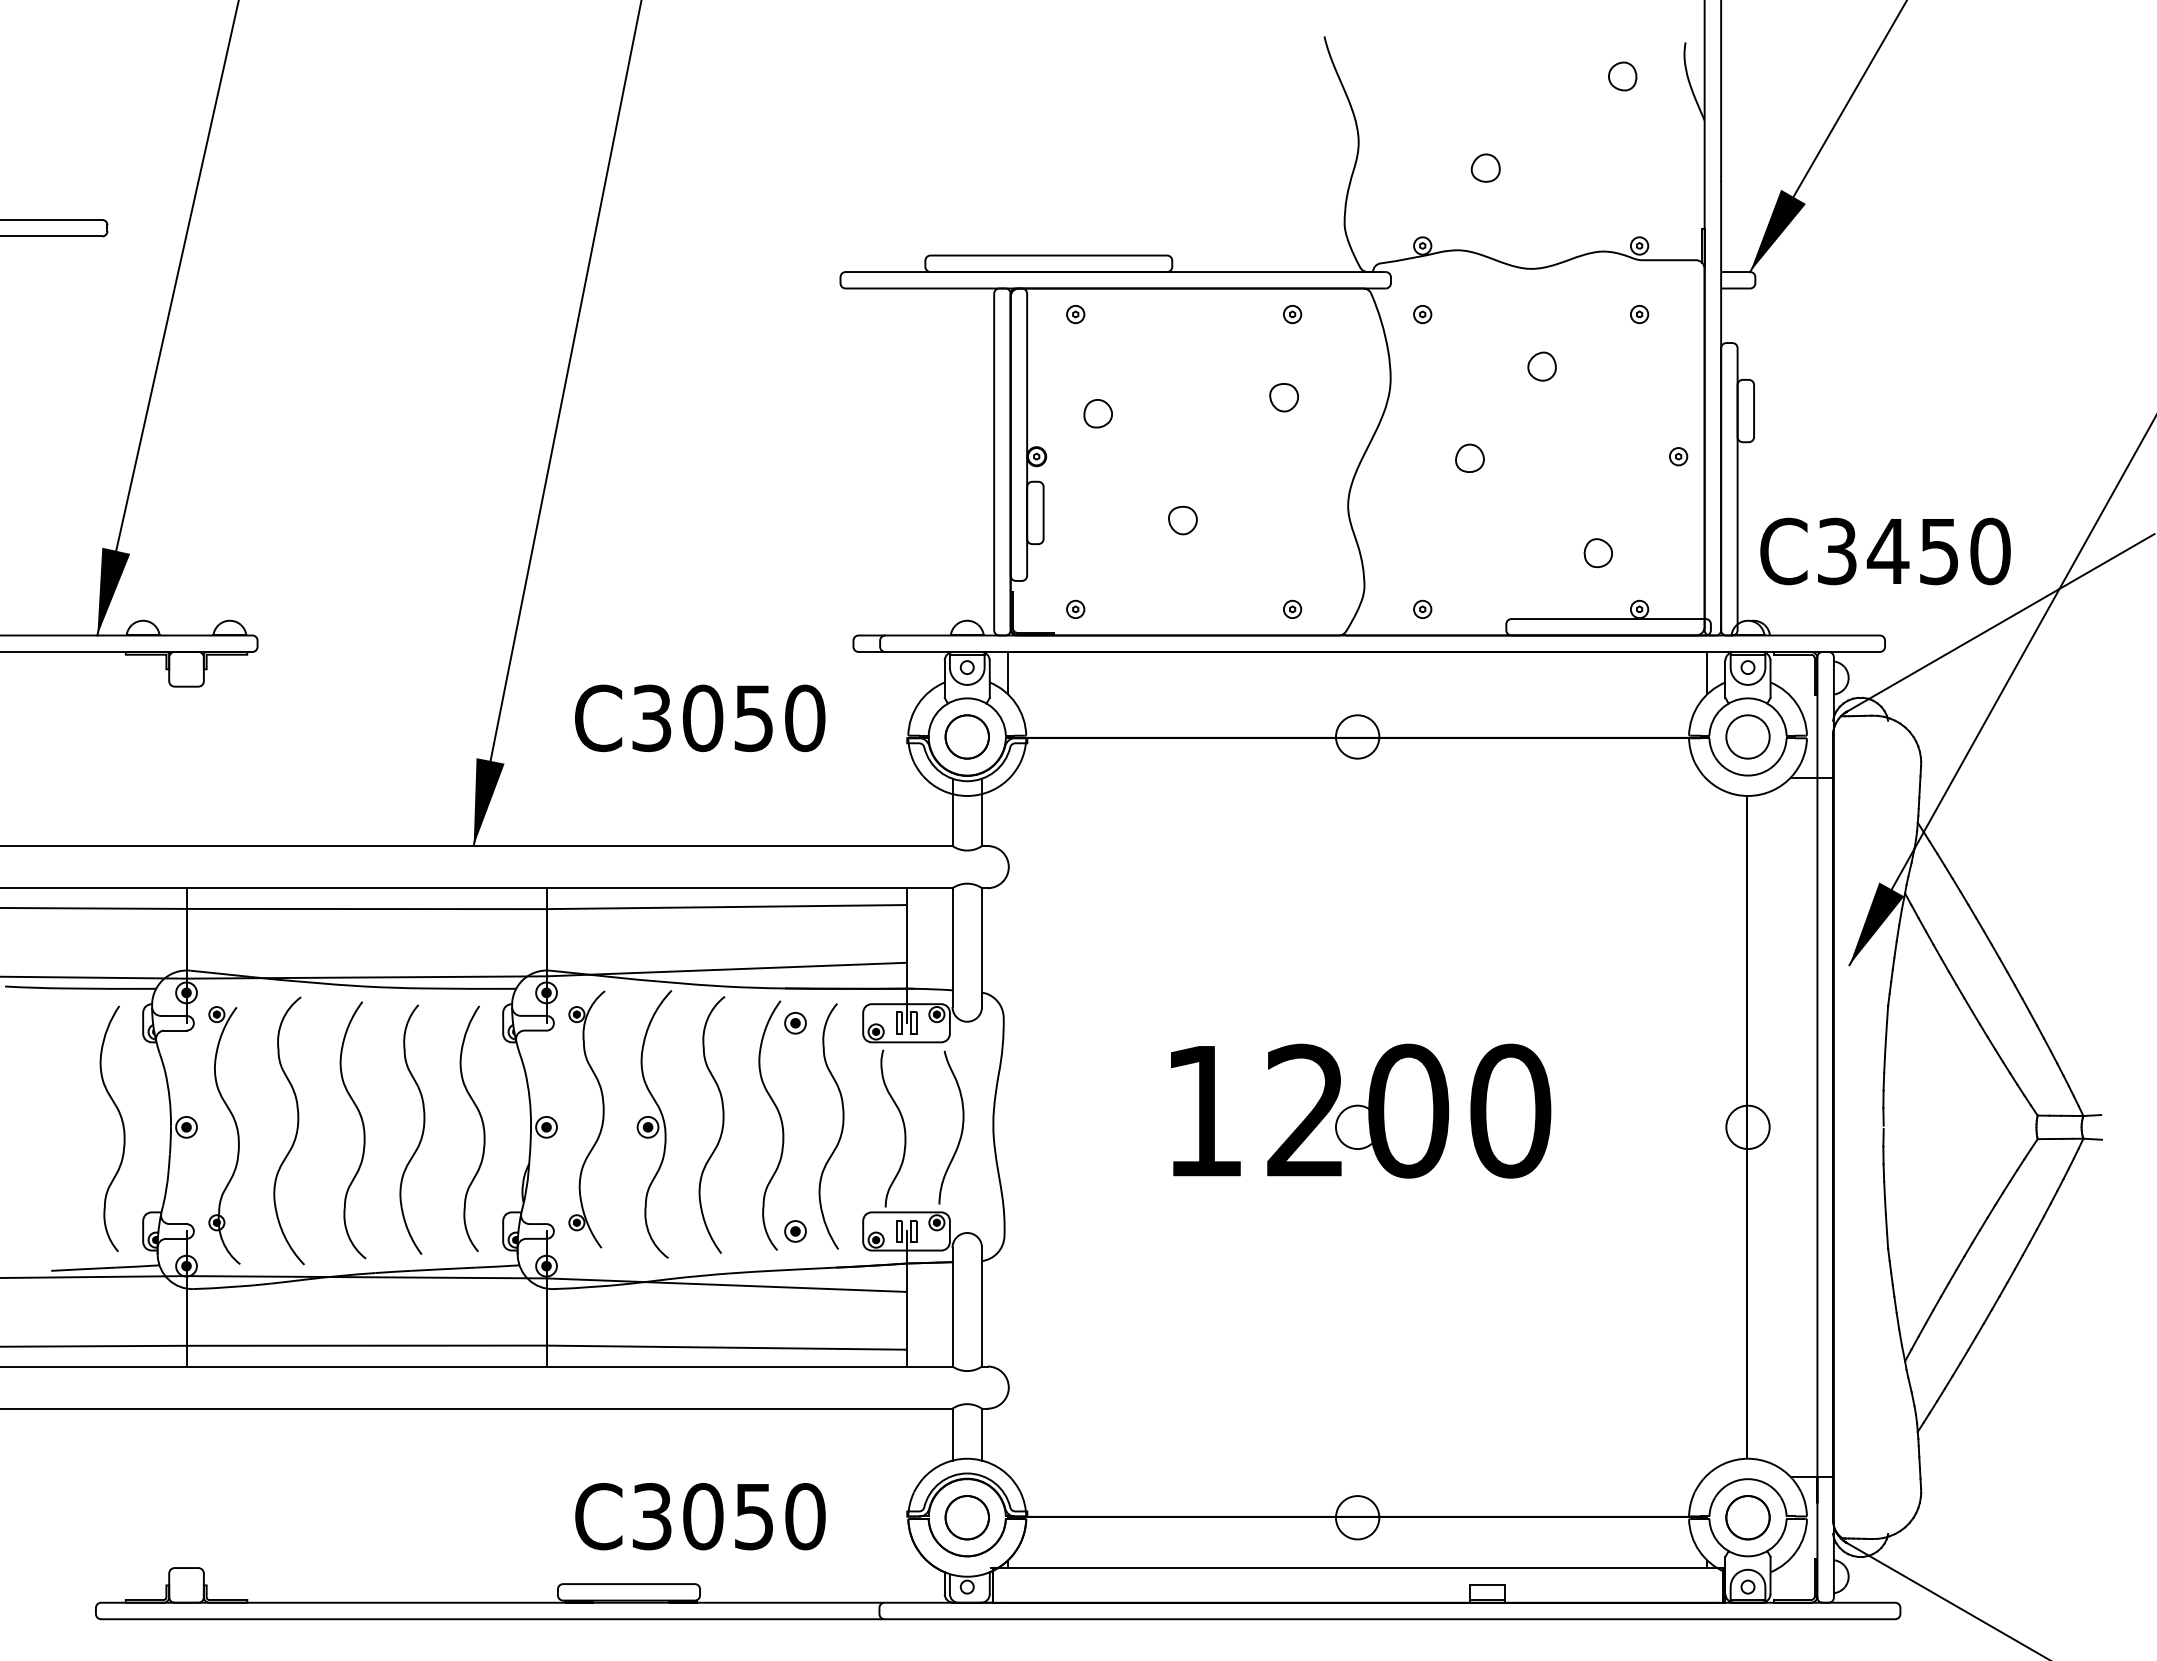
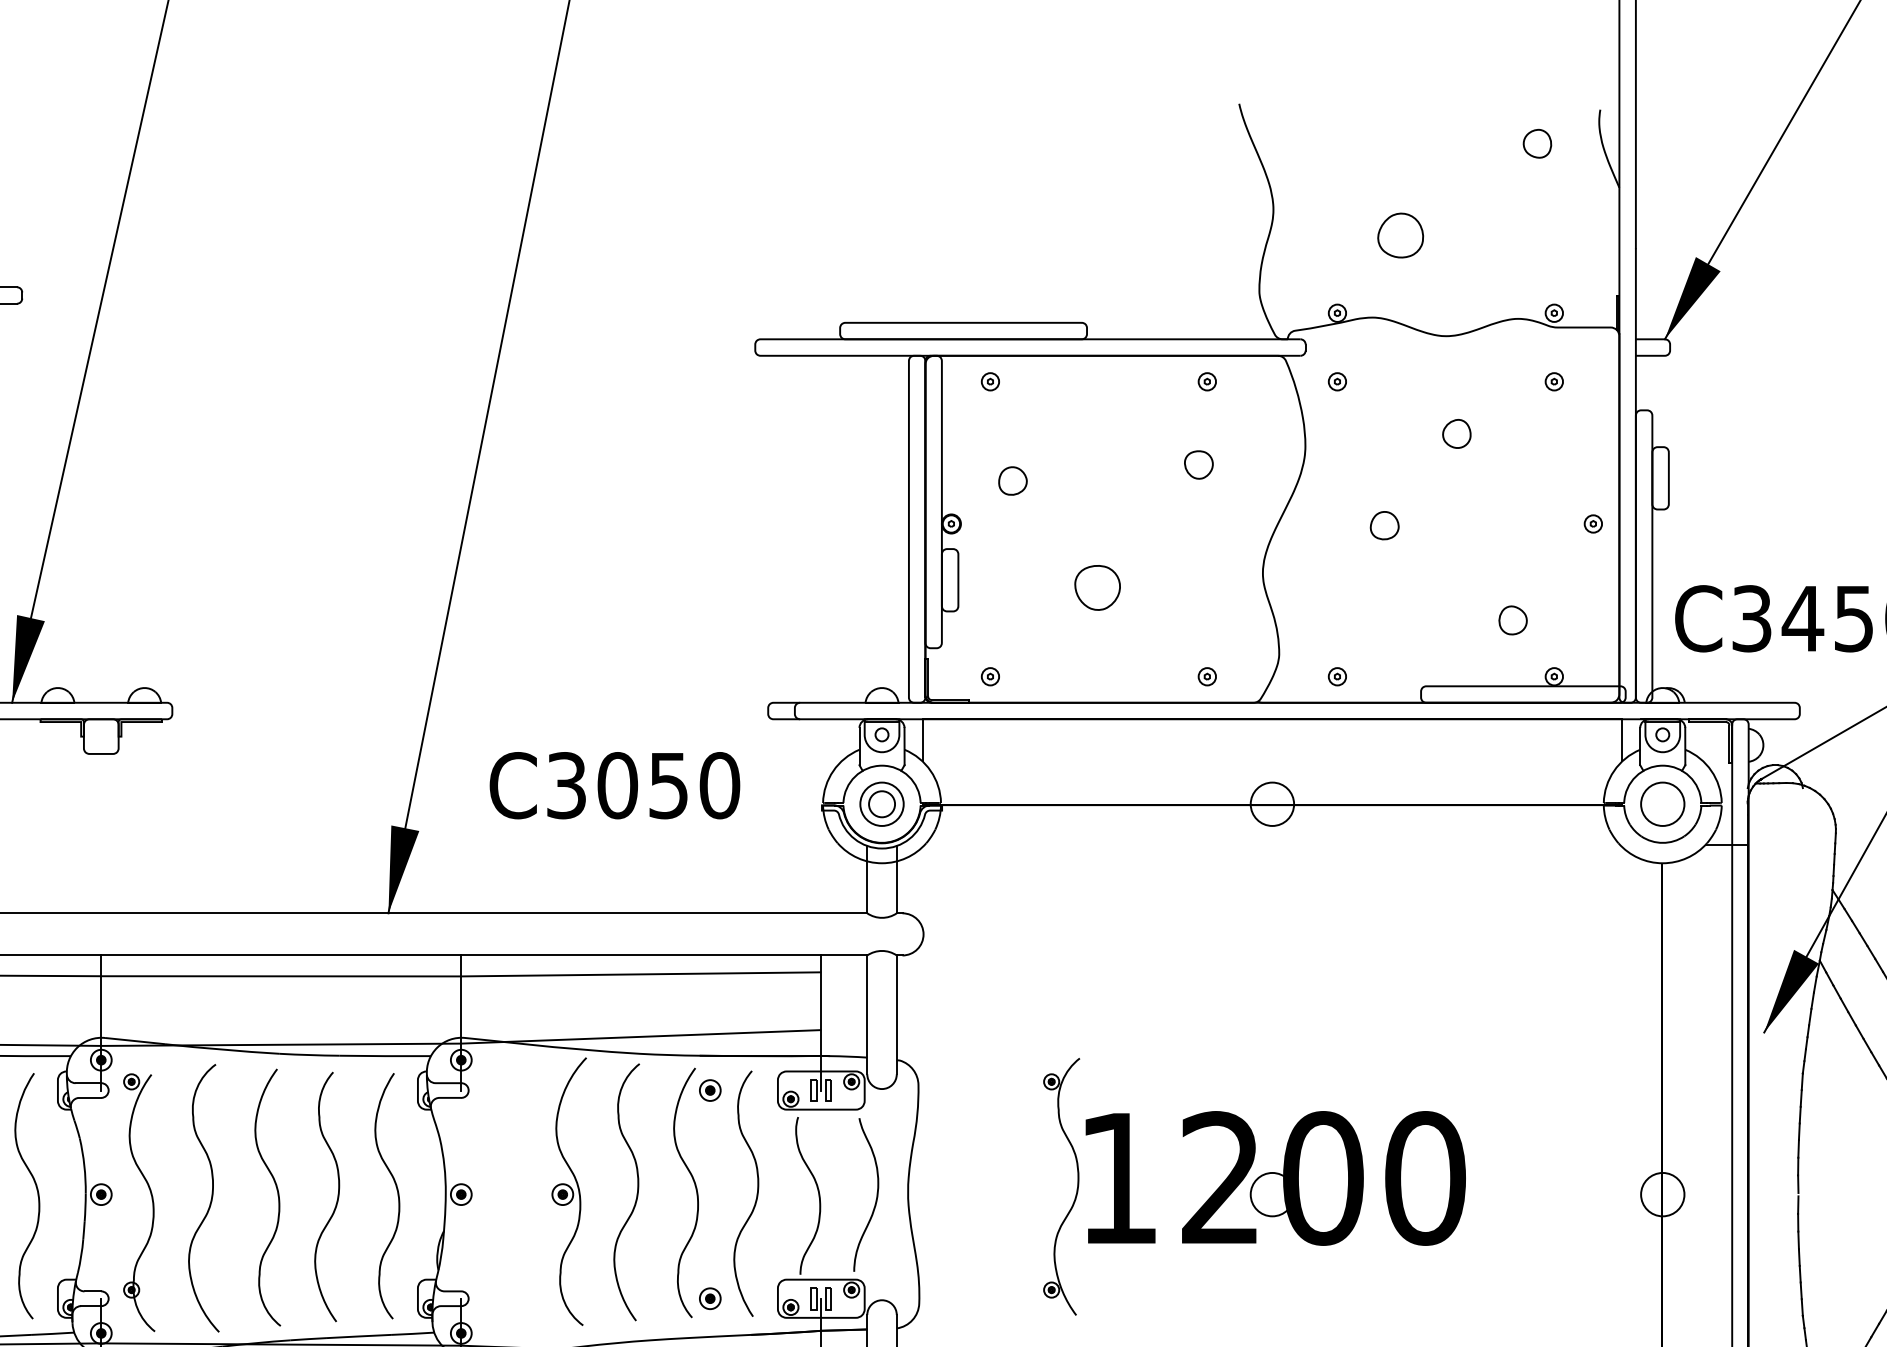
part: (1485, 167) -> (1400, 234), size x1.6
part: (1182, 520) -> (1097, 587), size x1.6
circle: (966, 736) -> (881, 803), size x0.6
part: (601, 1123) -> (1076, 1190), moved

